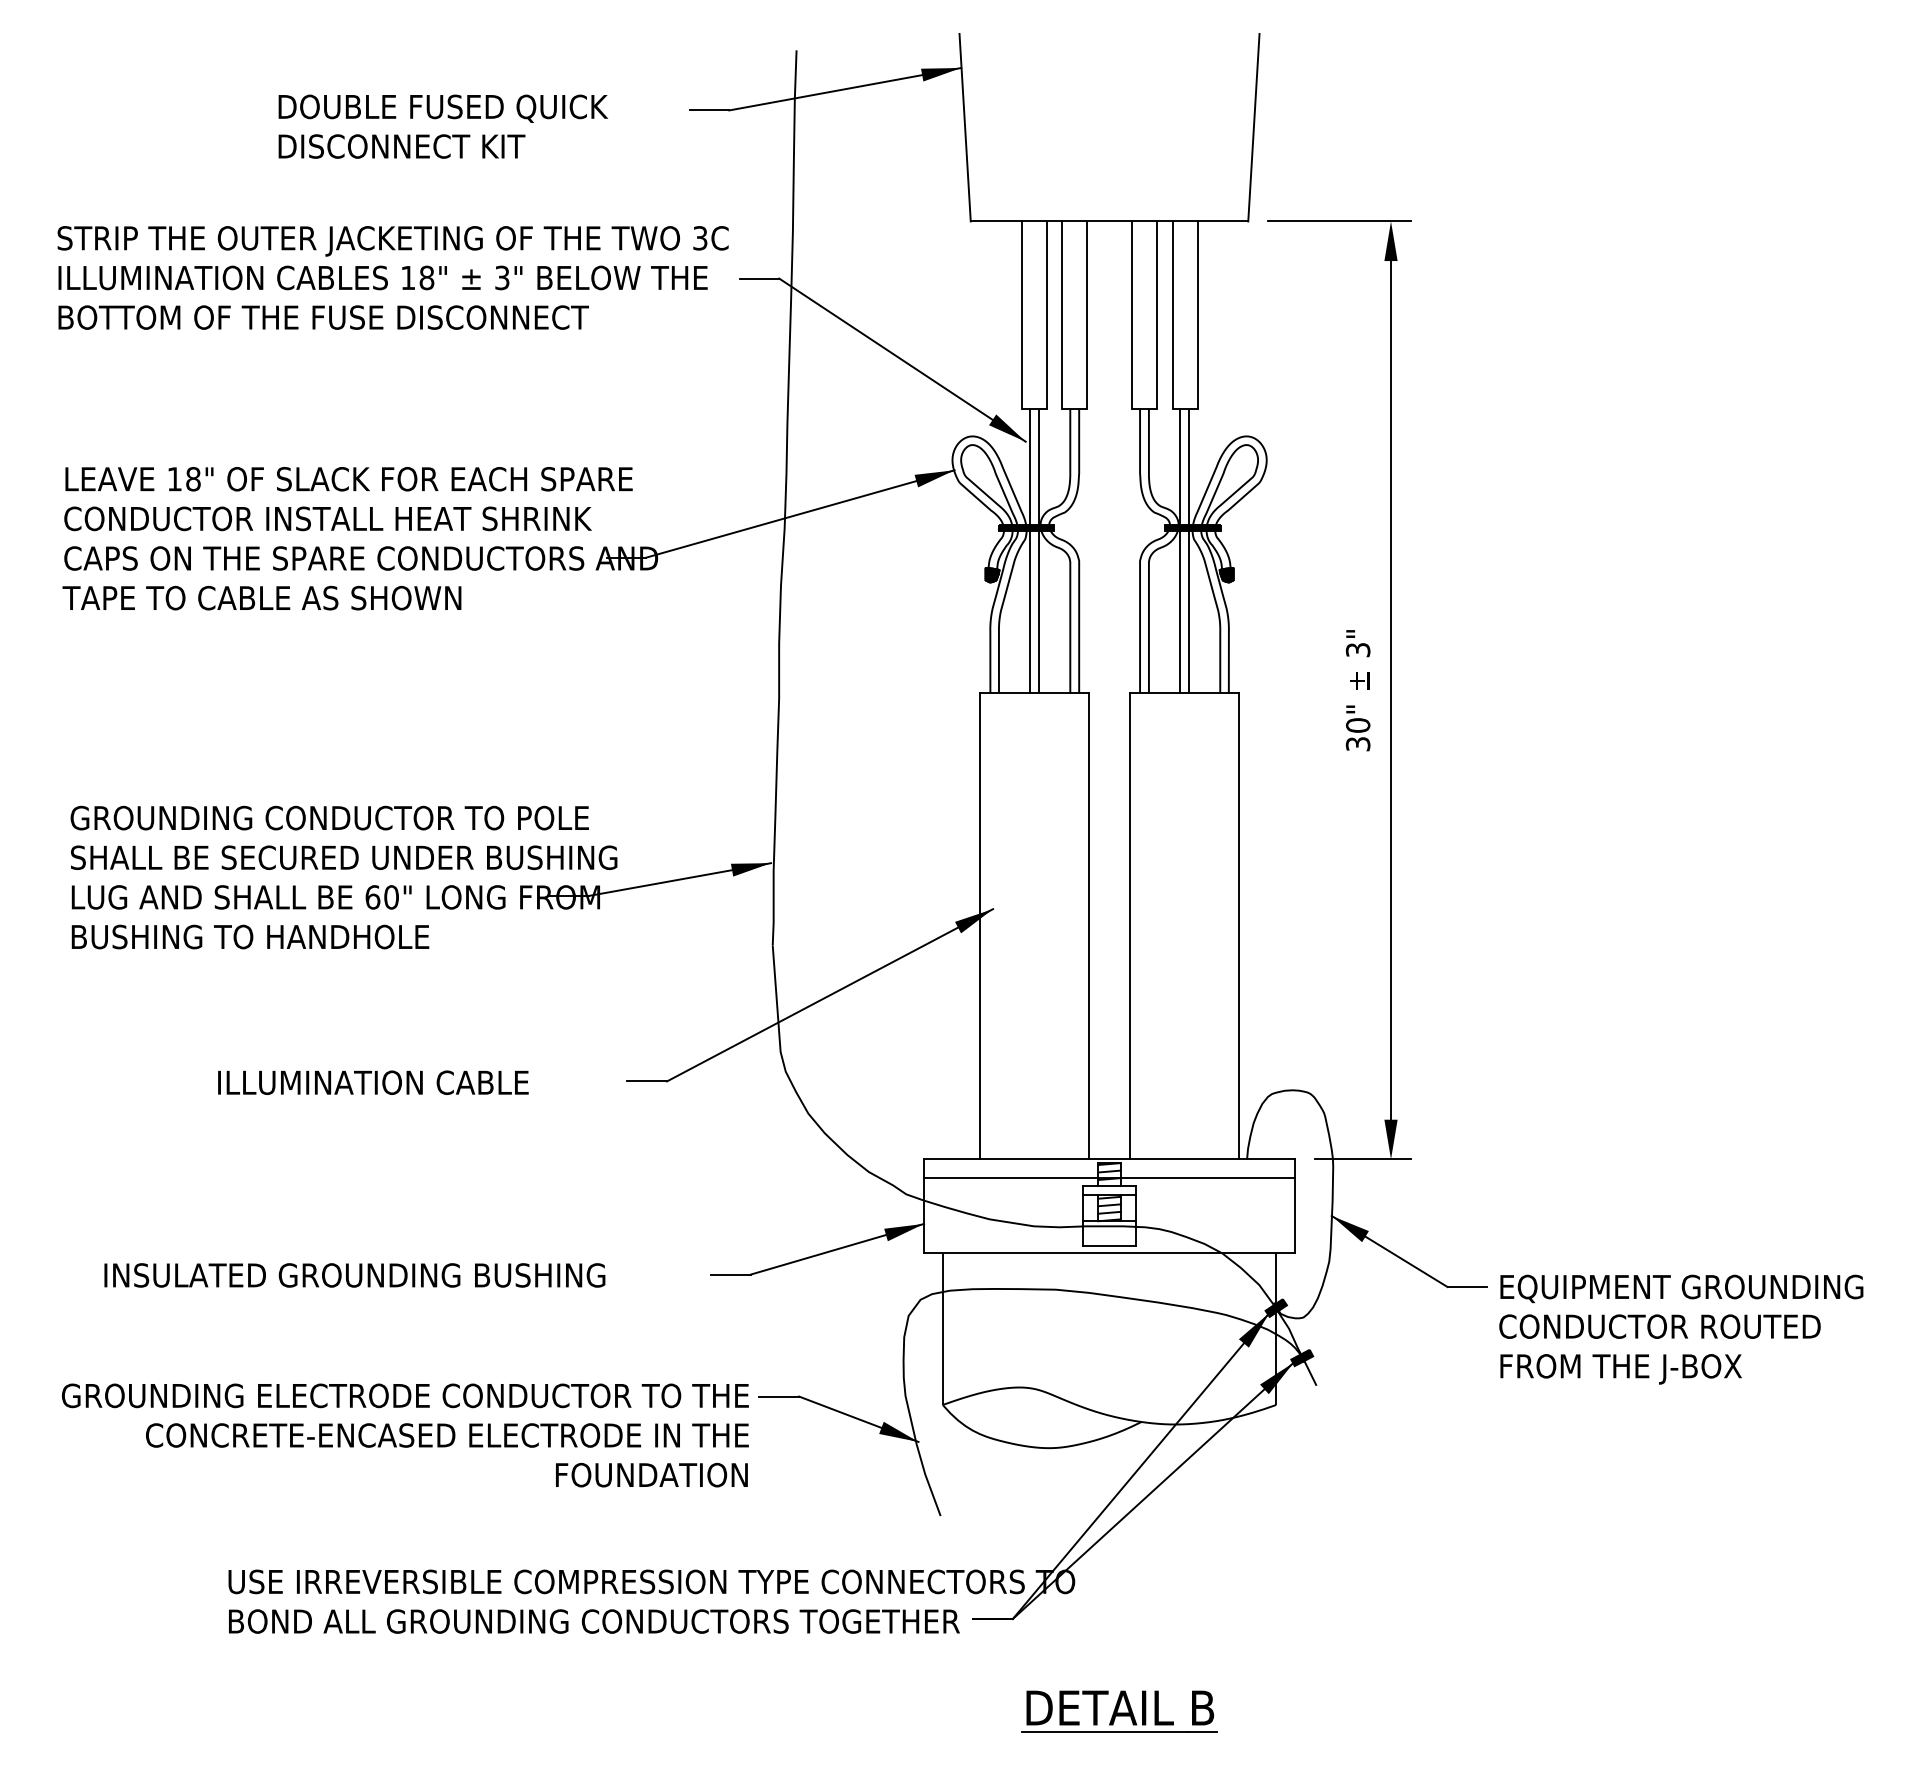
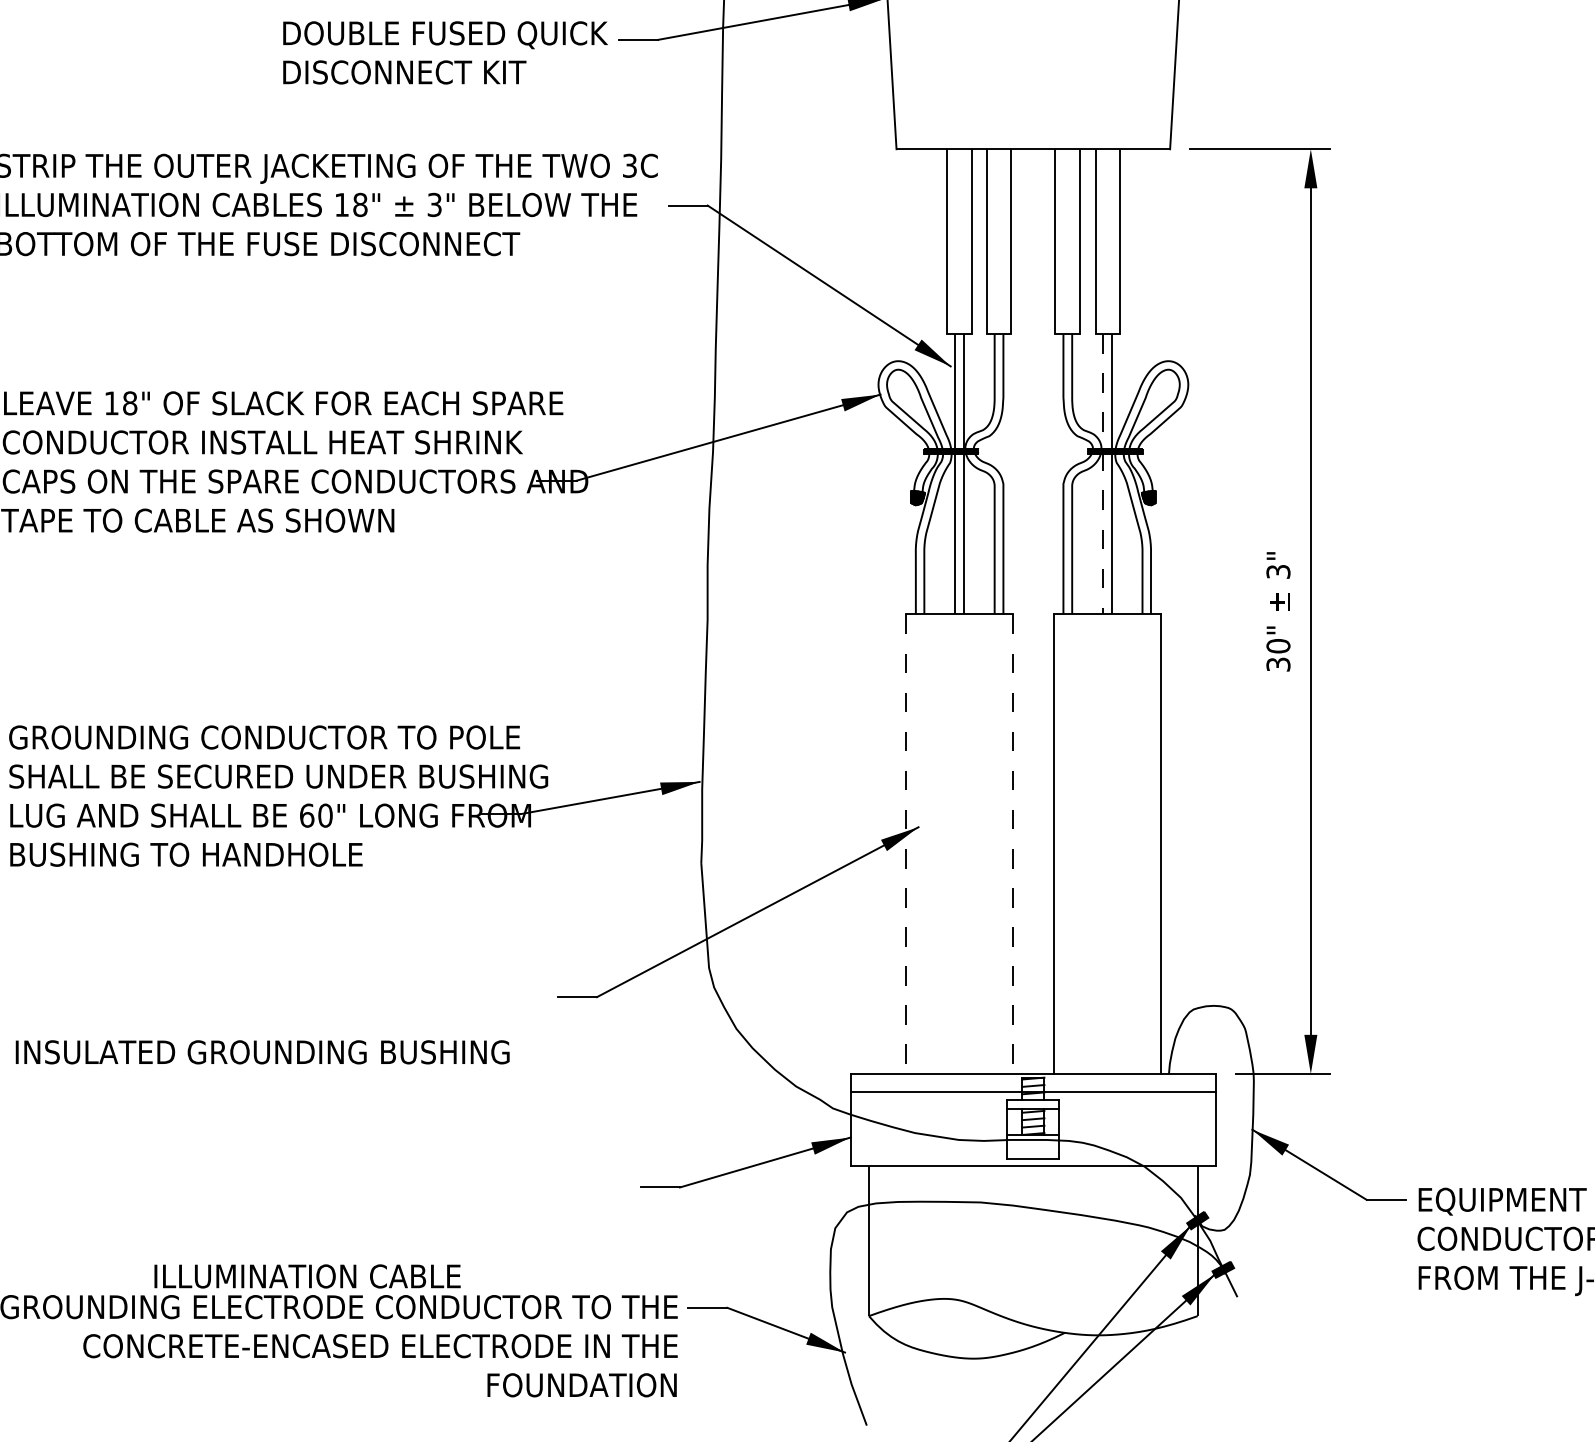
text: (442, 126) -> (444, 52), moved
line: (1180, 551) -> (1103, 474), solid -> dashed
line: (980, 926) -> (906, 844), solid -> dashed
line: (1088, 926) -> (1012, 844), solid -> dashed
text: (373, 1082) -> (307, 1276), moved
text: (354, 1275) -> (262, 1052), moved

